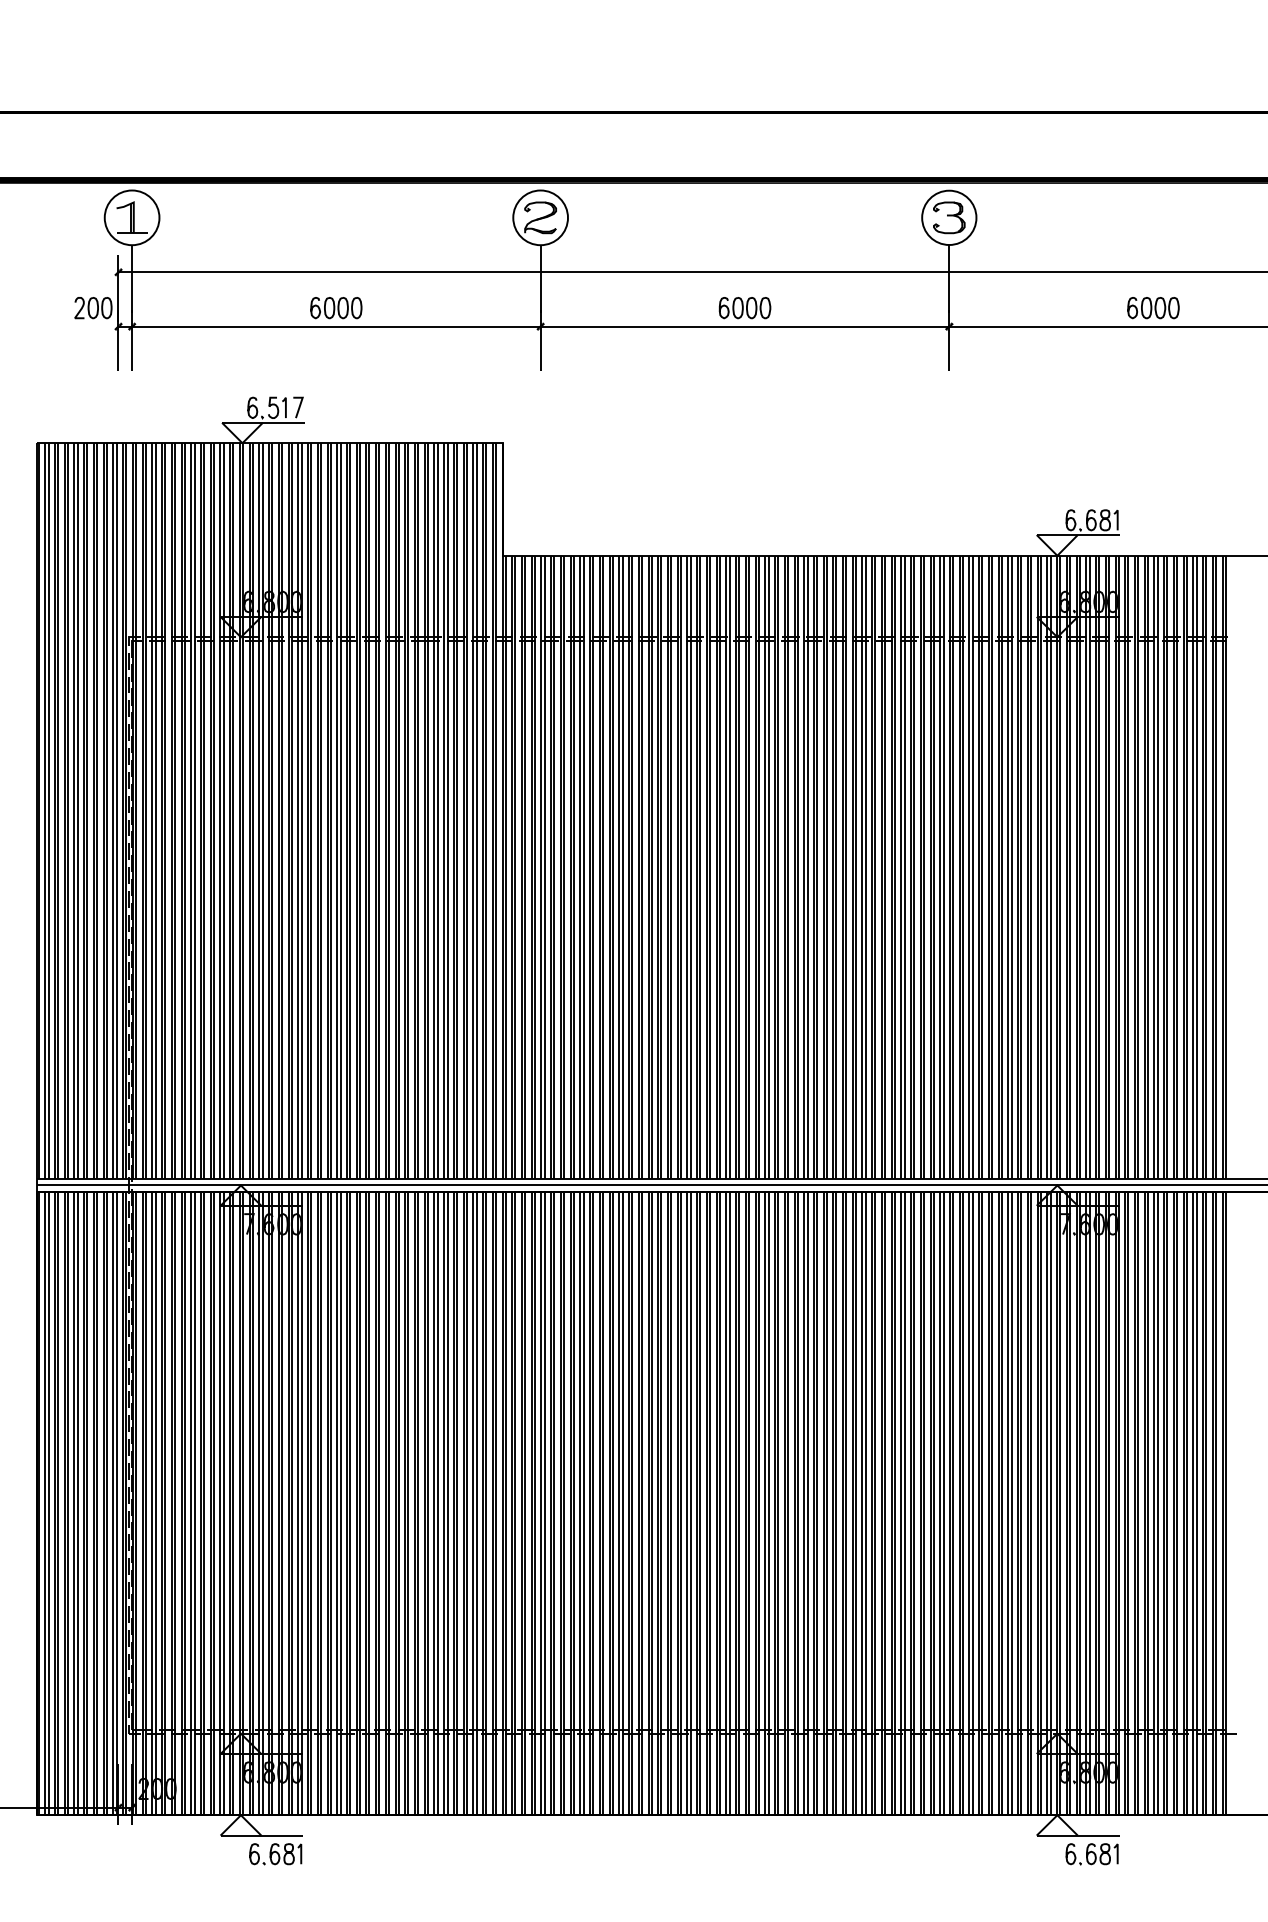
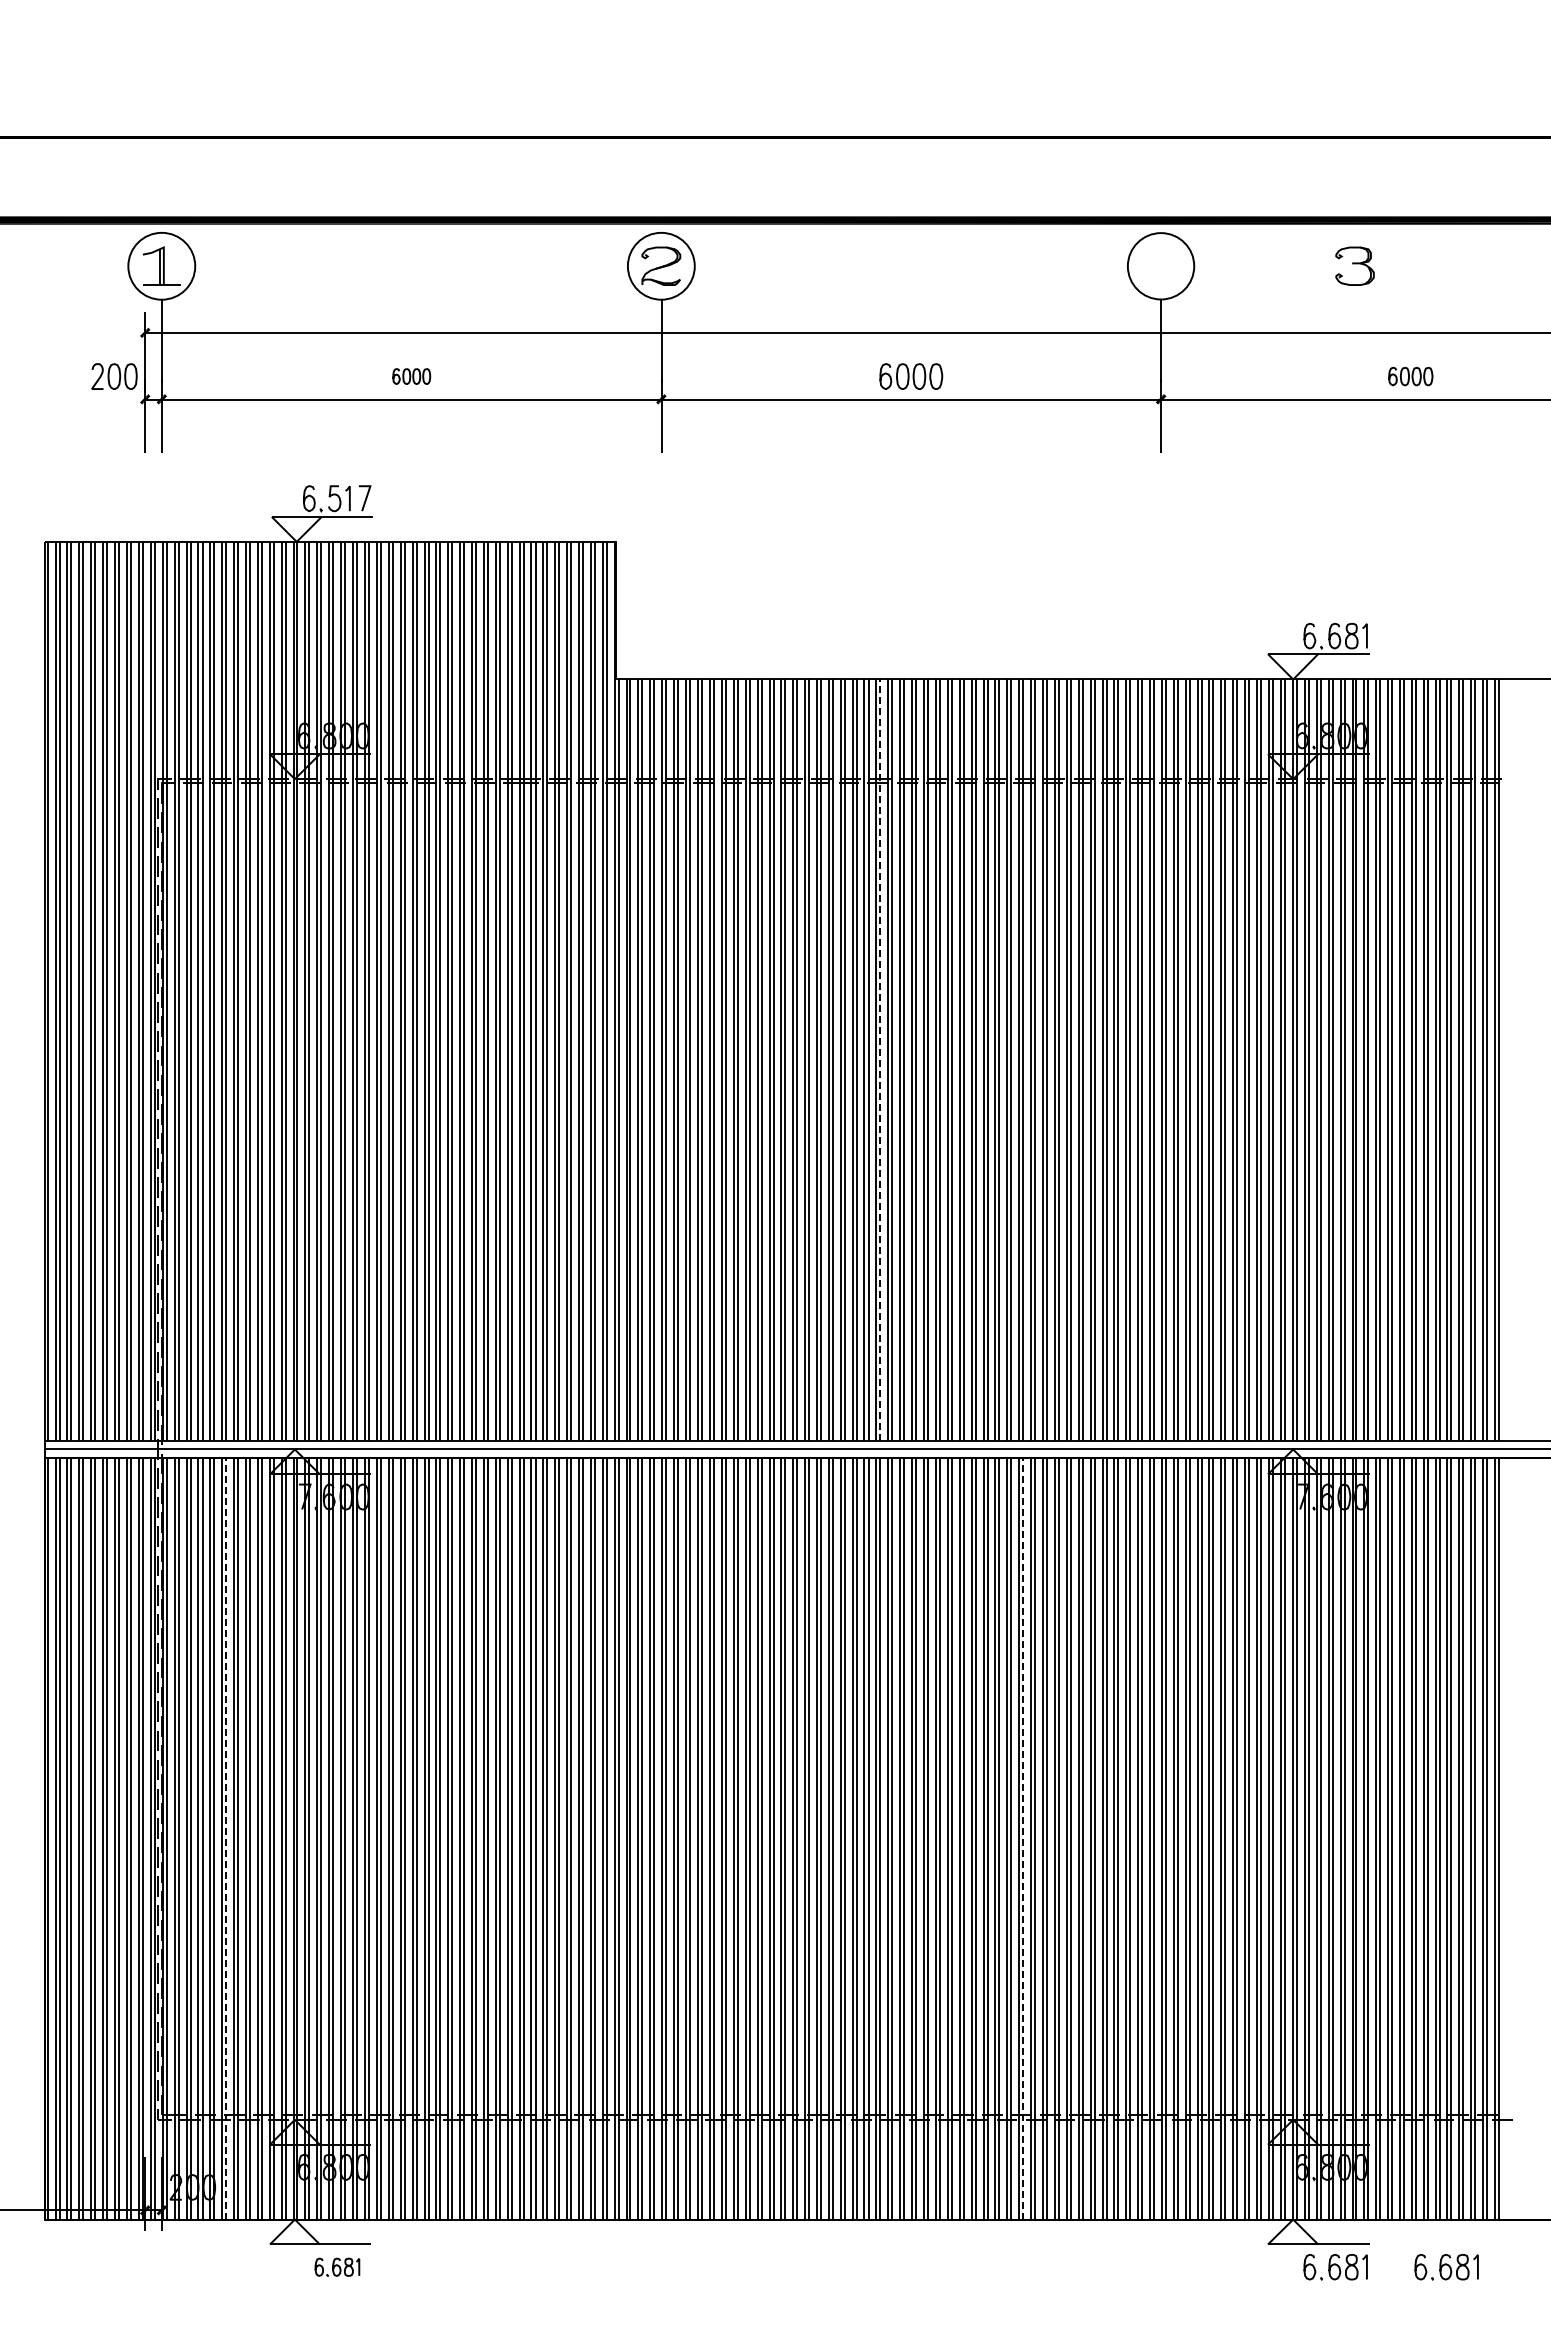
part: (948, 217) -> (1354, 265), moved
part: (336, 307) -> (411, 376), size x0.6
part: (1153, 307) -> (1410, 376), size x0.7
line: (719, 867) -> (880, 1060), solid -> dashed
line: (185, 1503) -> (226, 1838), solid -> dashed
line: (836, 1503) -> (1023, 1838), solid -> dashed
part: (275, 1854) -> (337, 2267), size x0.7
part: (1182, 1854) -> (1446, 2267), added

